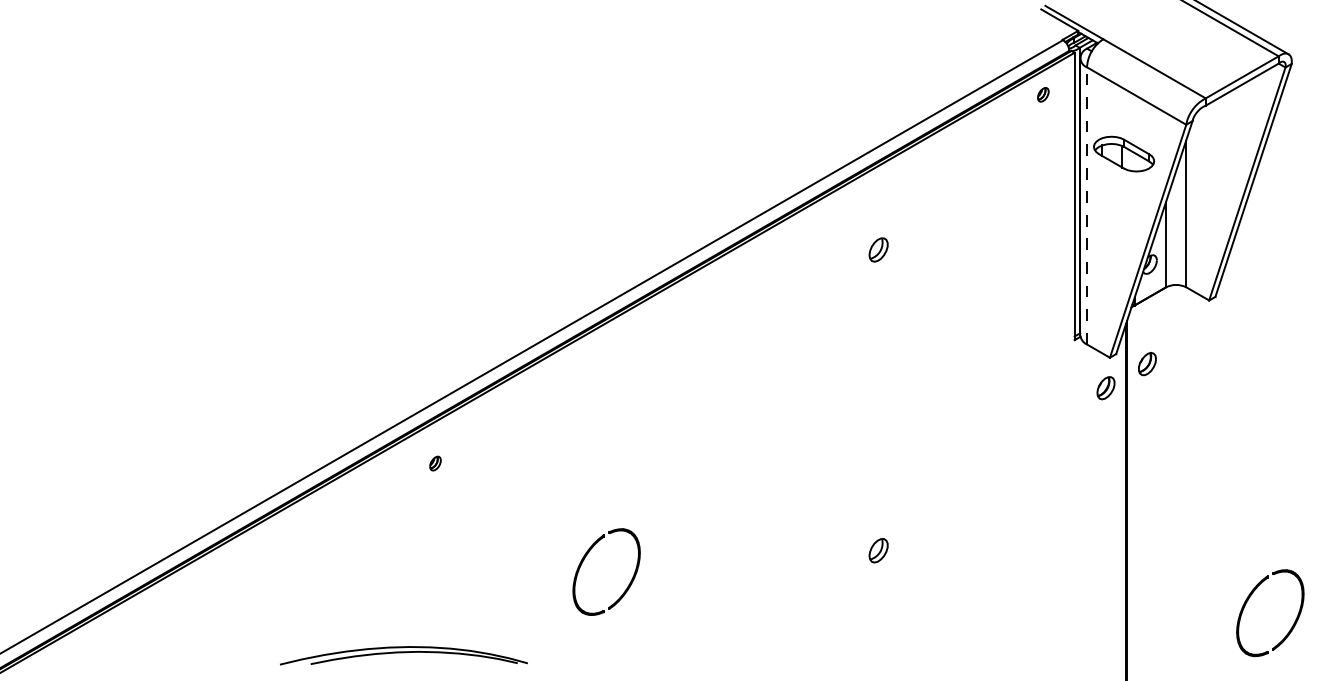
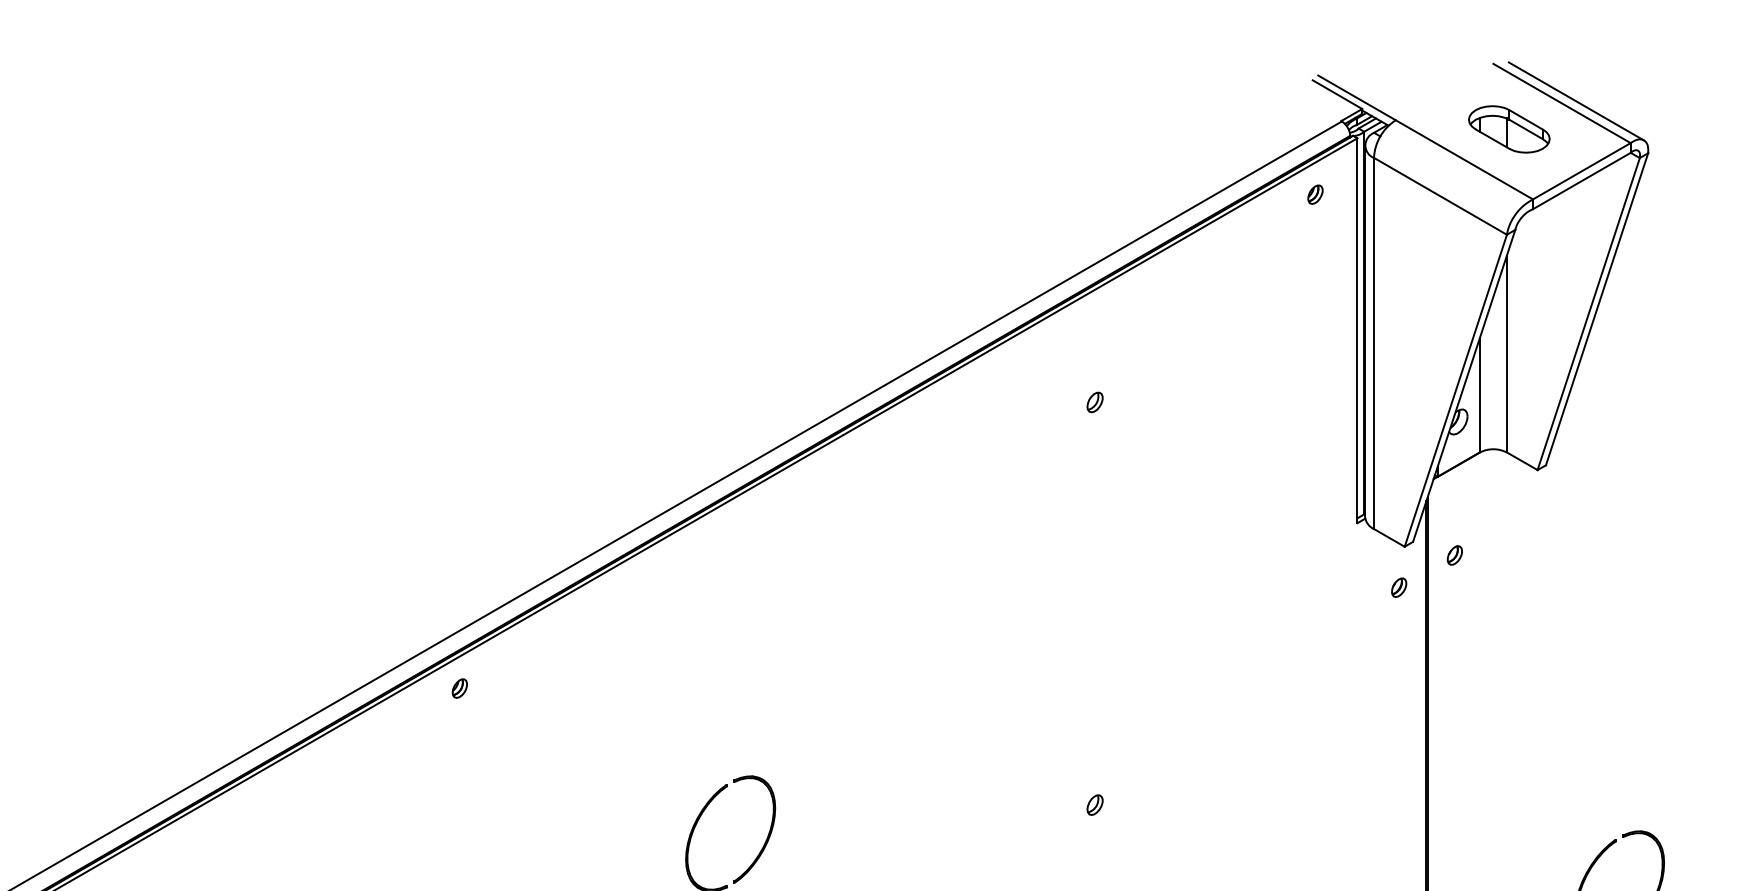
part: (1124, 153) -> (1509, 128), moved
line: (1087, 205) -> (1374, 342), dashed -> solid
part: (878, 249) -> (1094, 401), size x0.62
part: (1147, 364) -> (1454, 555), size x0.62
part: (1105, 388) -> (1398, 587), size x0.62
part: (435, 463) -> (459, 688), moved
part: (878, 550) -> (1094, 804), size x0.62

